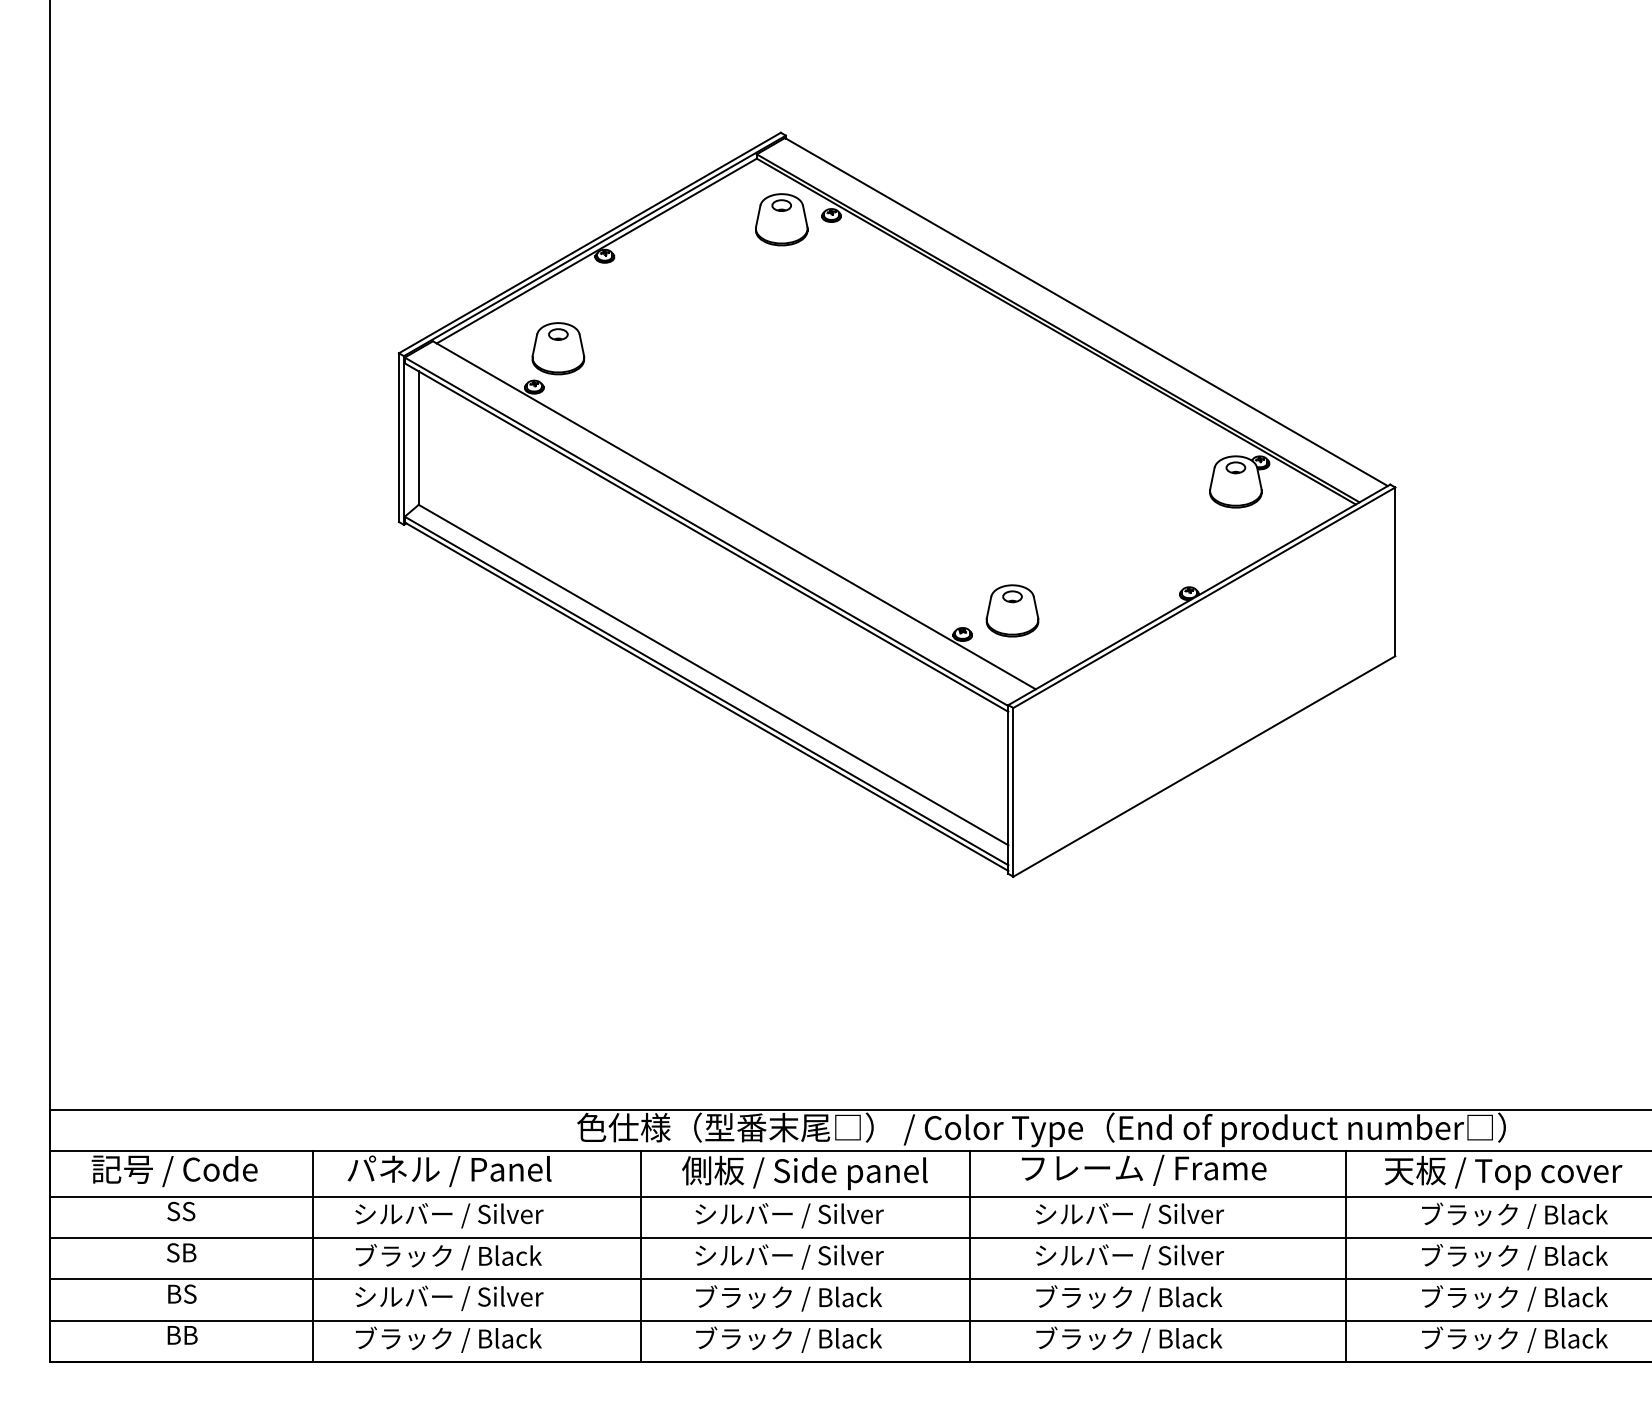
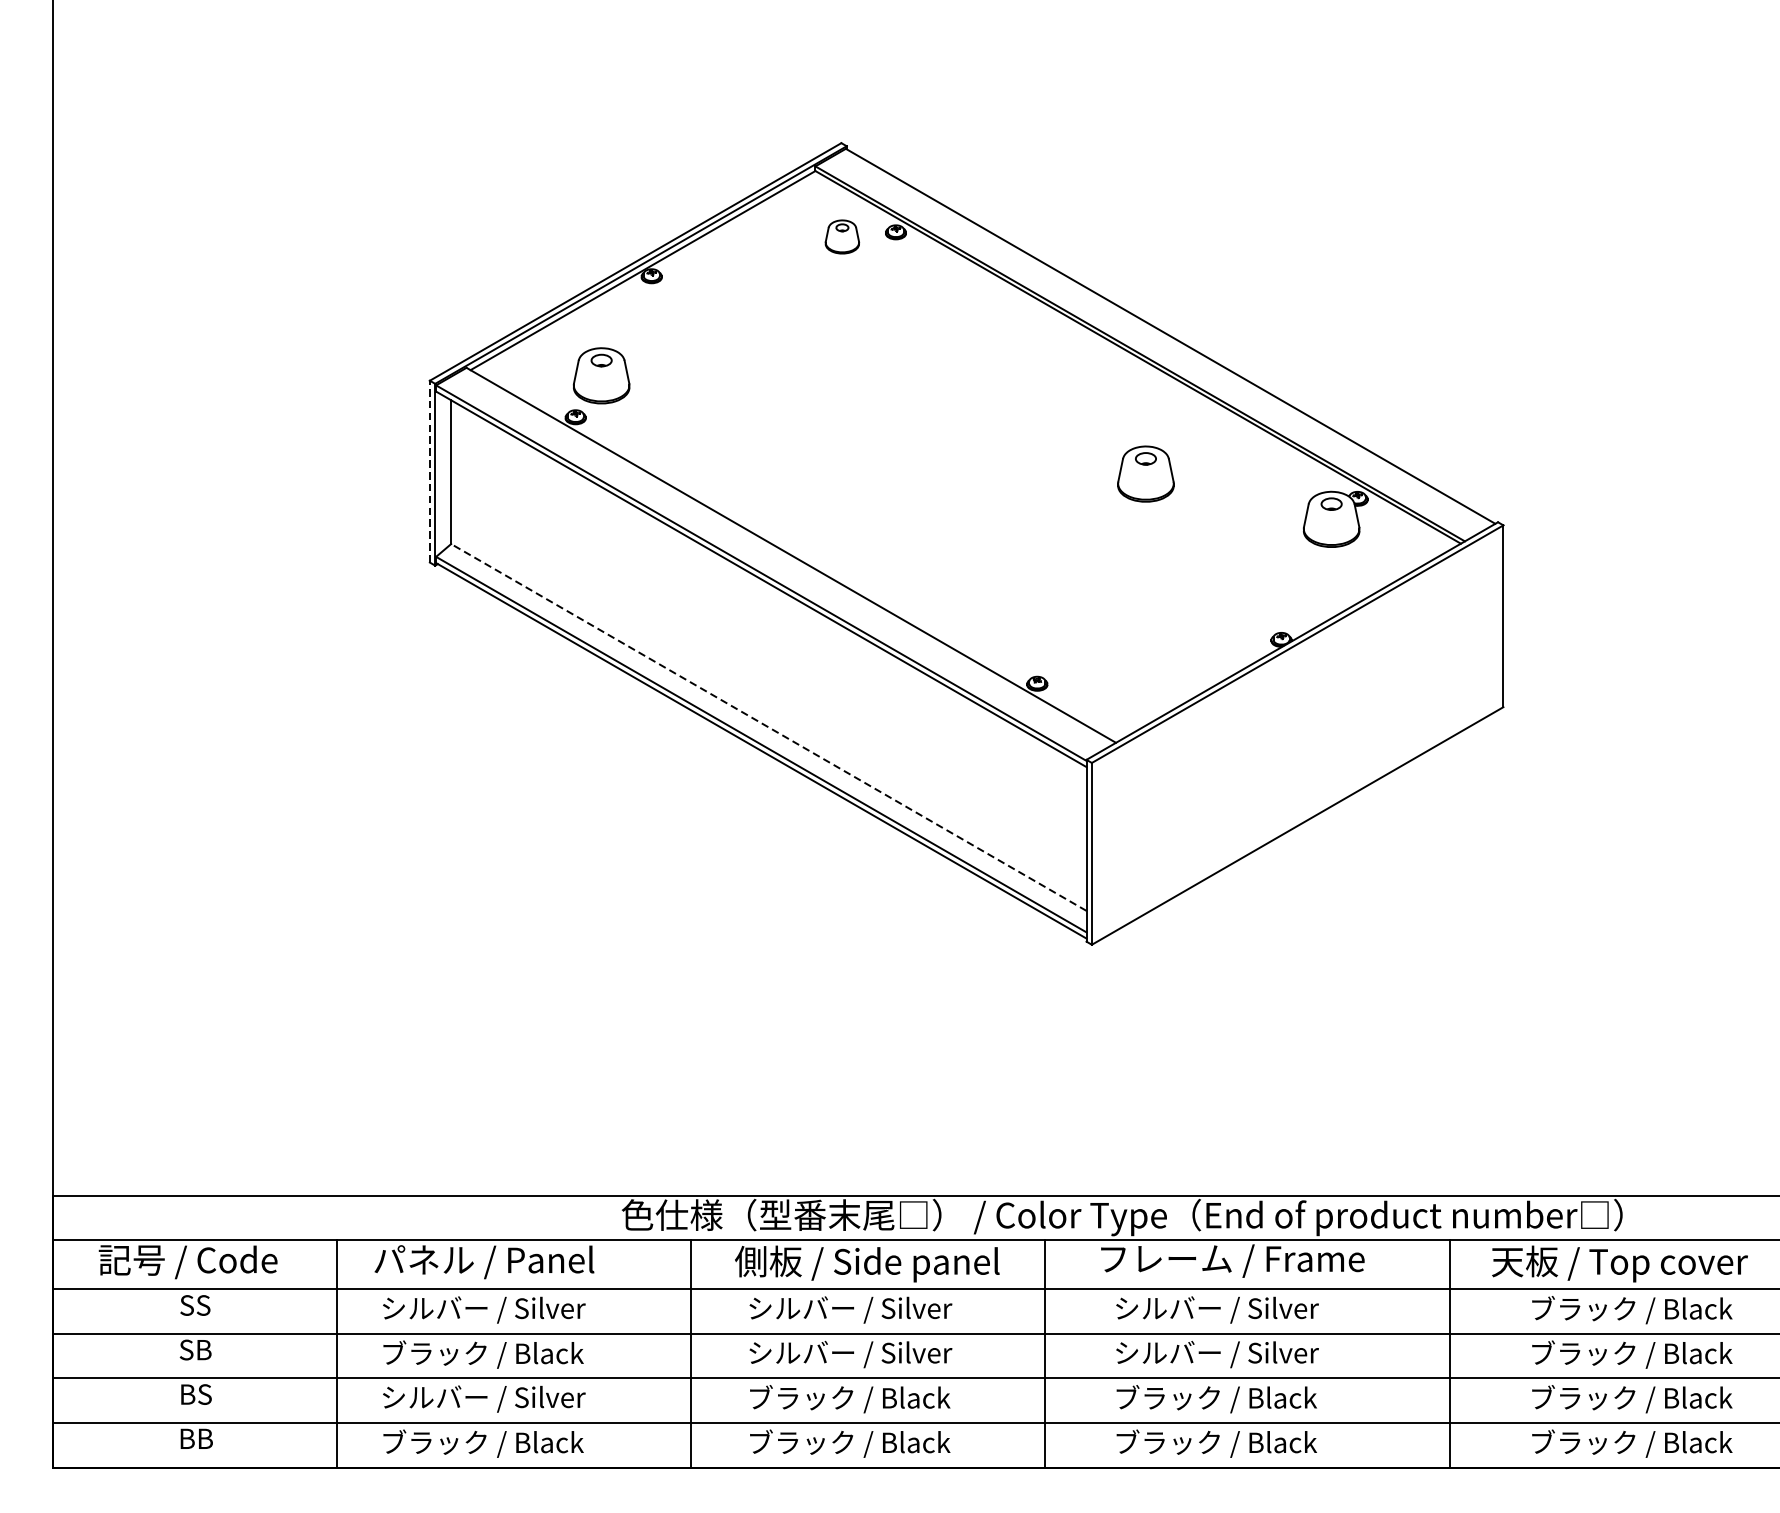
part: (781, 219) -> (842, 236), size x0.6
line: (398, 437) -> (429, 471), solid -> dashed
part: (1012, 610) -> (1145, 473), moved
line: (713, 674) -> (768, 726), solid -> dashed

